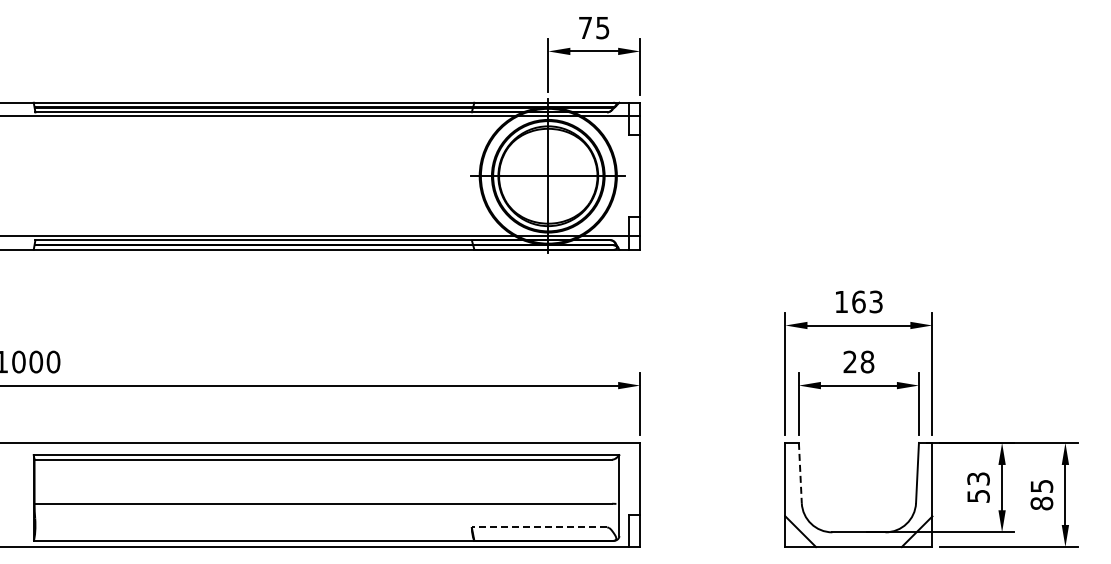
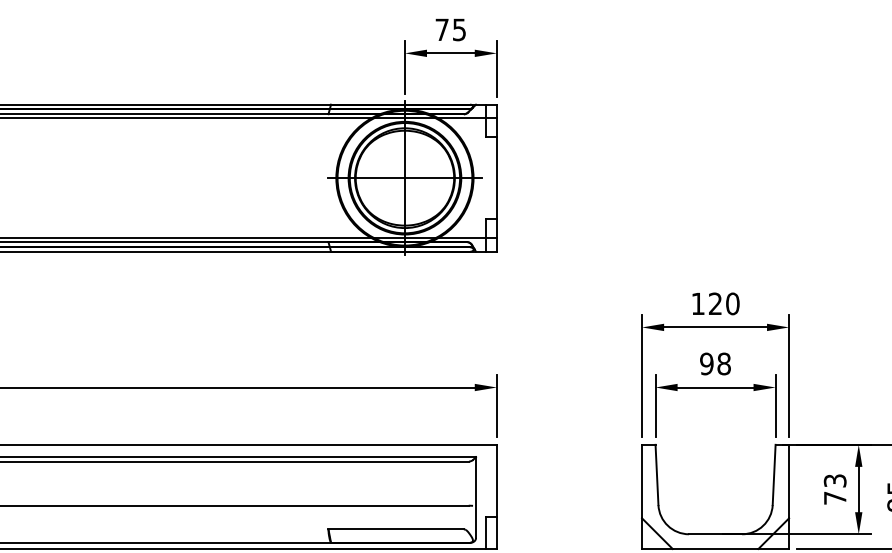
text: (867, 301) -> (724, 303), 163 -> 120
text: (849, 361) -> (706, 363), 28 -> 98
line: (800, 473) -> (657, 475), dashed -> solid
text: (978, 496) -> (835, 498), 53 -> 73
line: (539, 527) -> (396, 529), dashed -> solid

